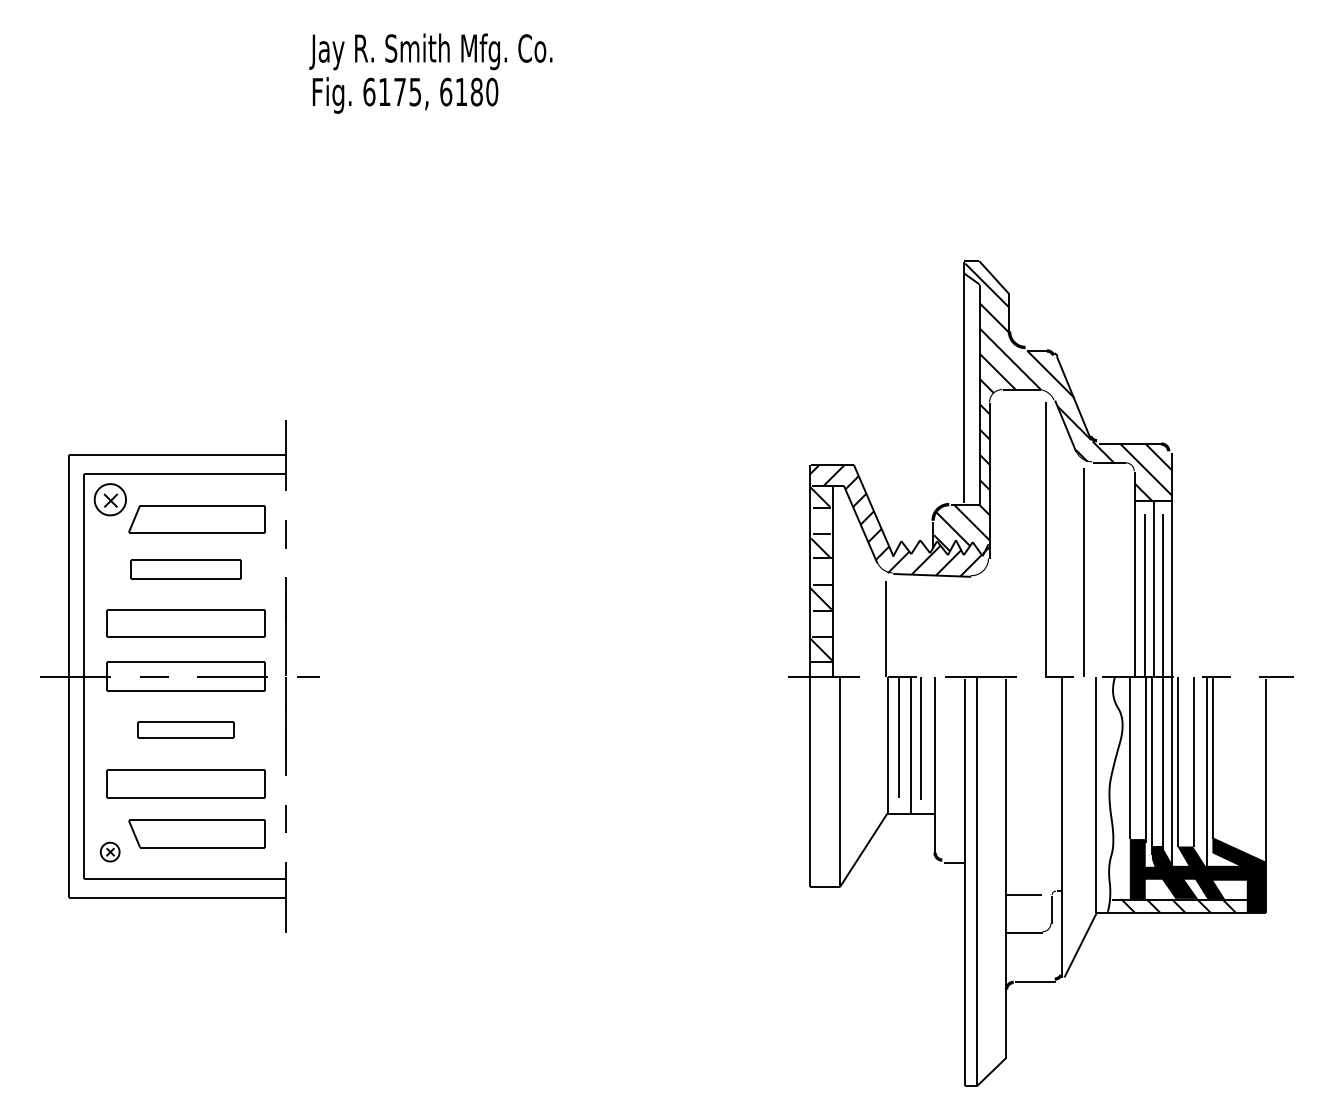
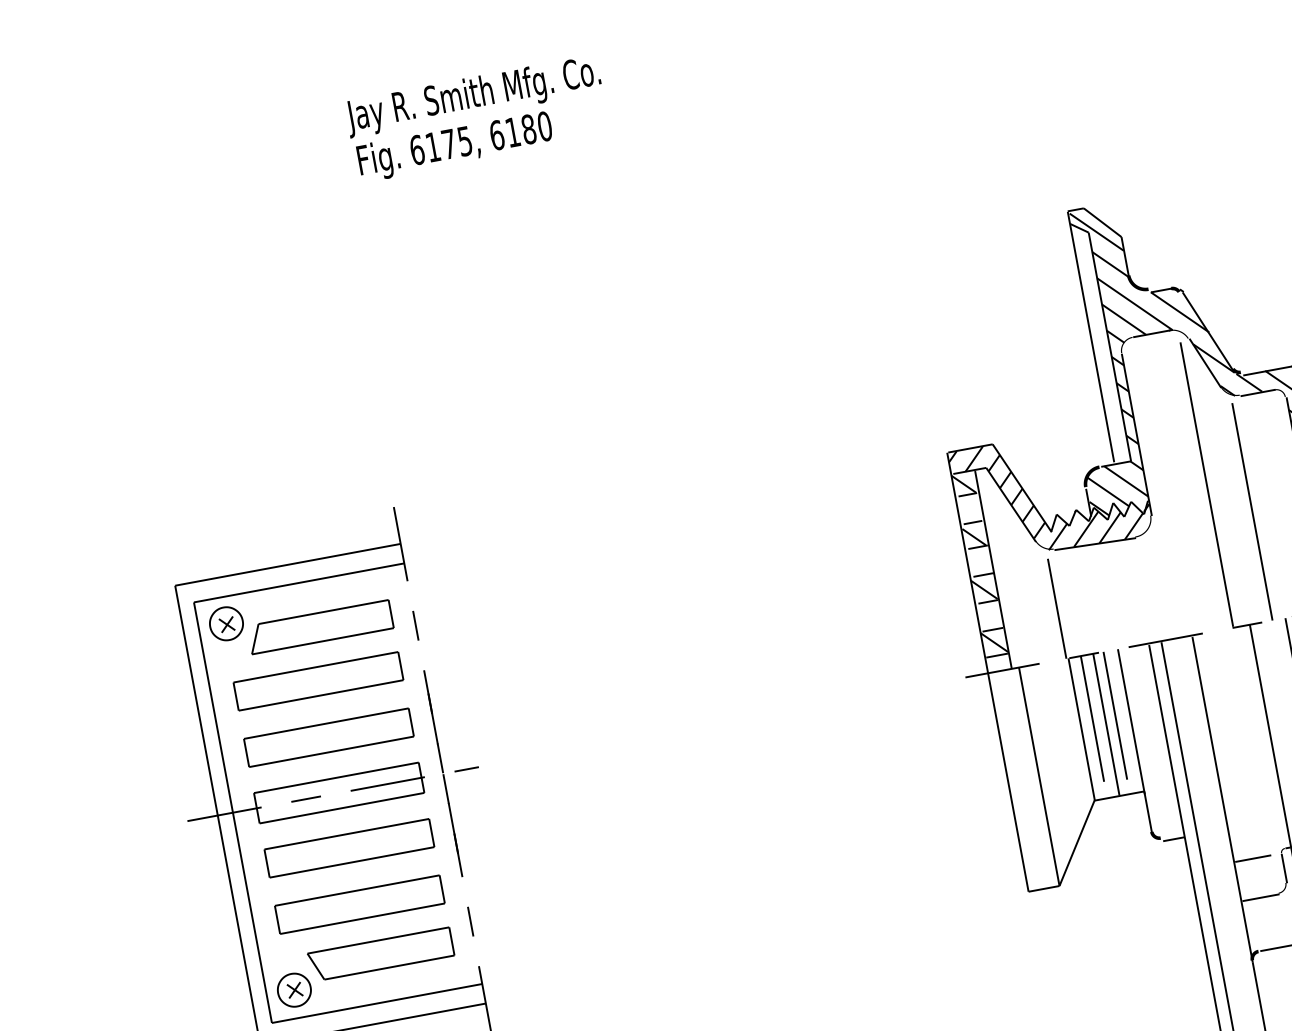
part: (185, 569) -> (318, 681), size x1.43
part: (185, 729) -> (348, 848), size x1.67
part: (109, 851) -> (293, 989), size x1.67

